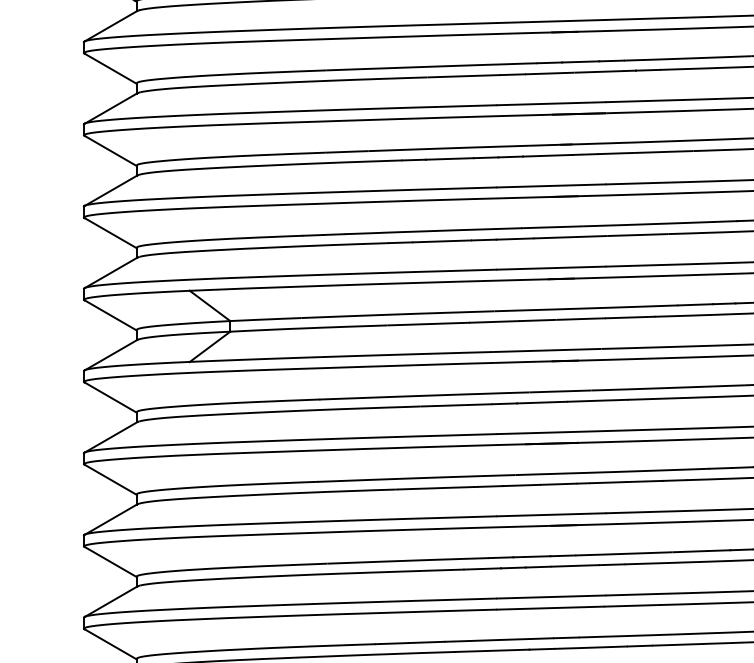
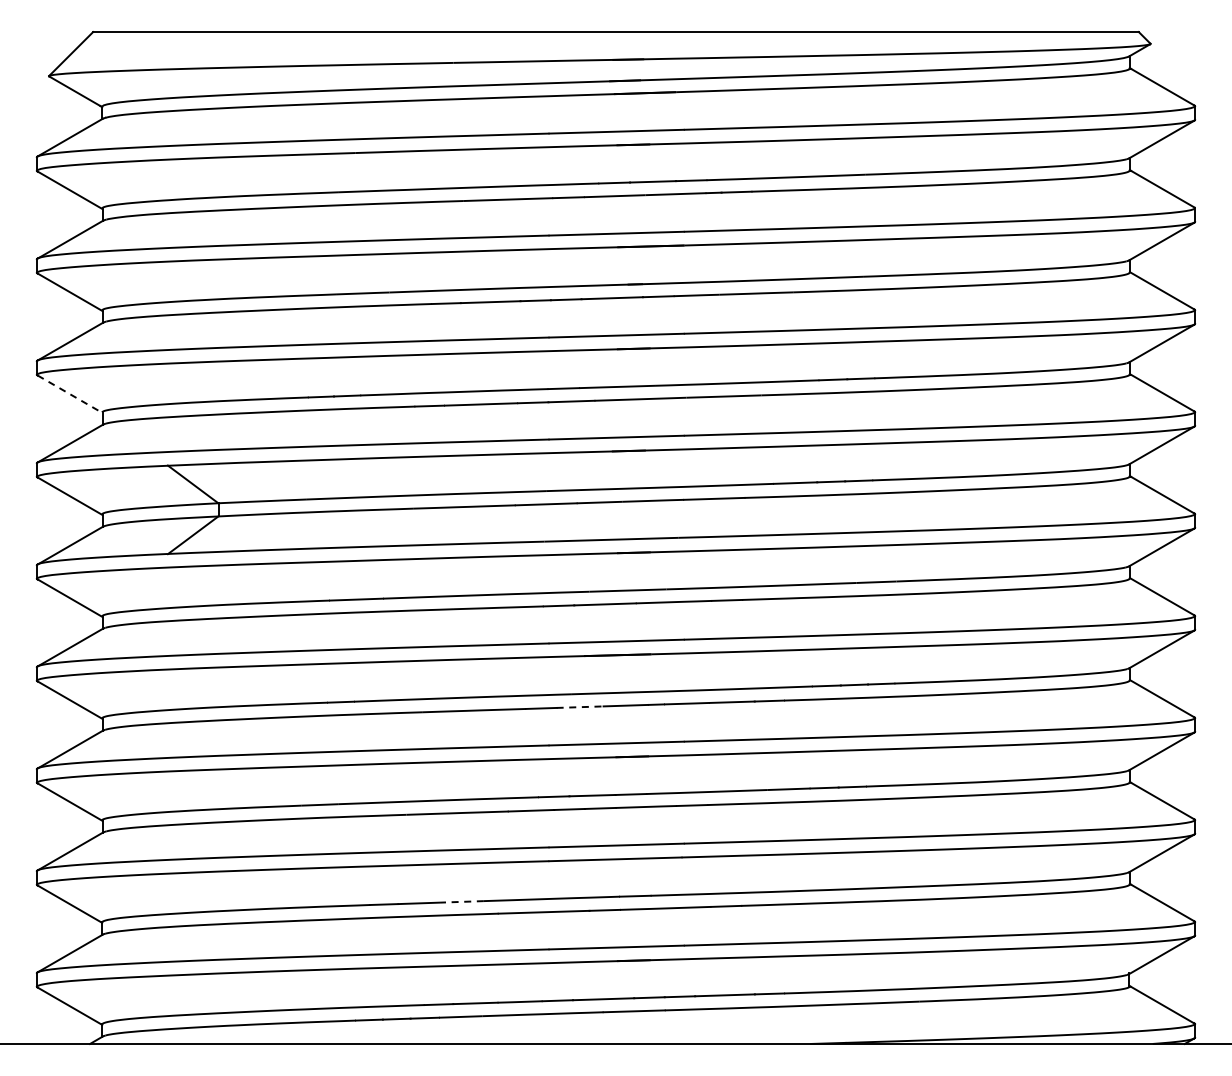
line: (111, 233) -> (70, 394), solid -> dashed
line: (522, 485) -> (580, 707), solid -> dashed
line: (426, 642) -> (461, 901), solid -> dashed

